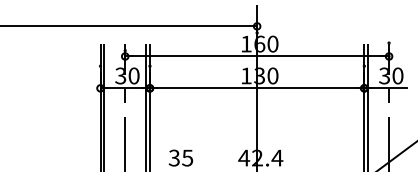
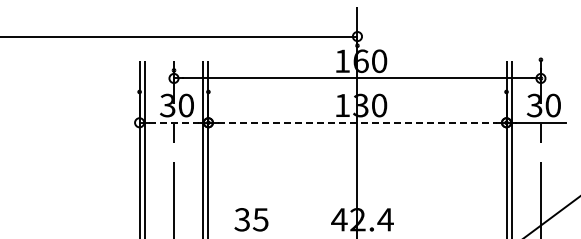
line: (125, 88) -> (174, 122), solid -> dashed
line: (257, 88) -> (357, 122), solid -> dashed

